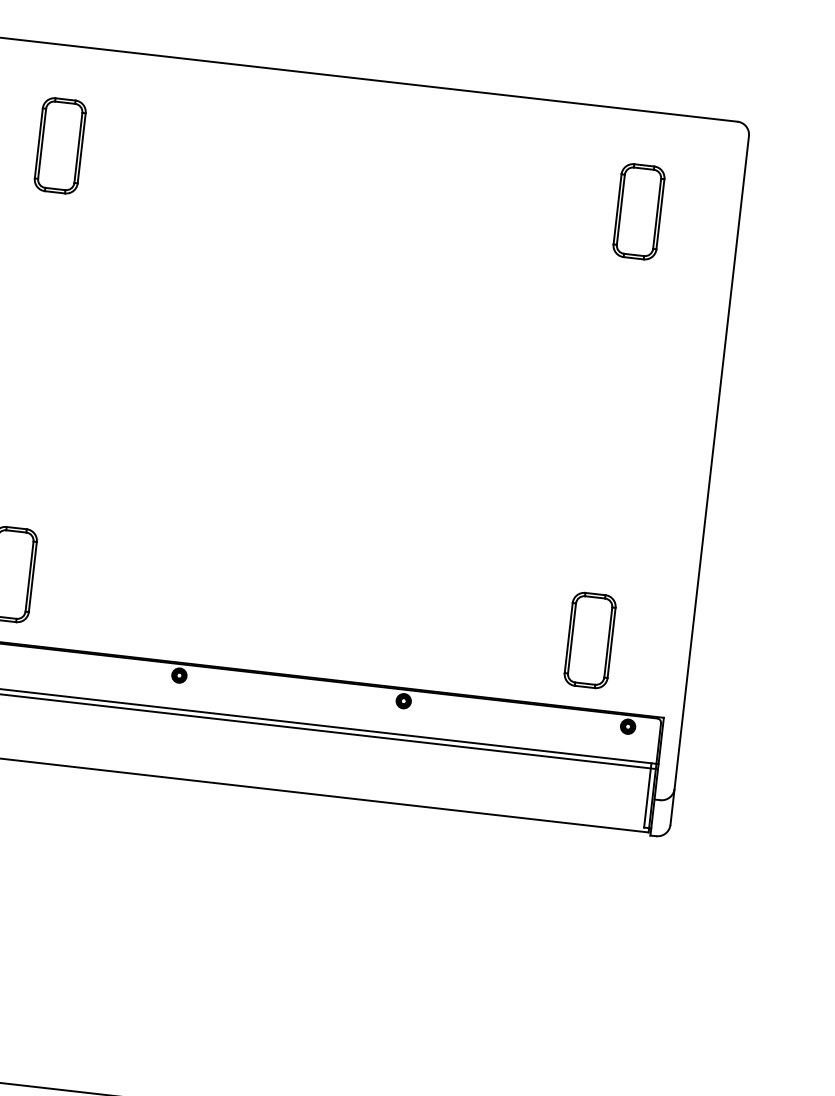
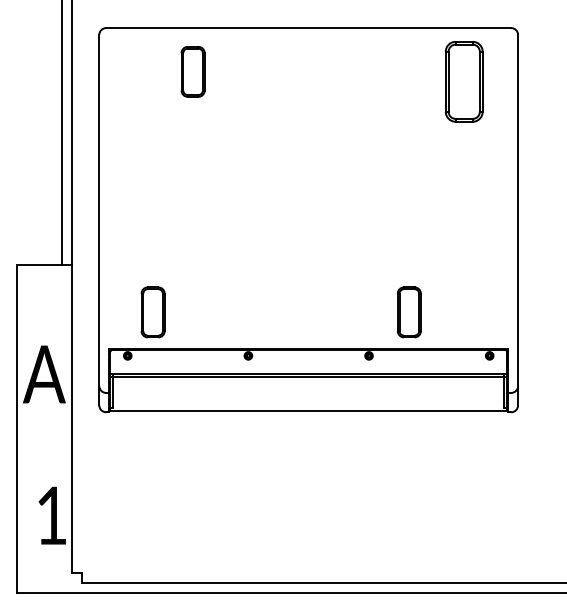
part: (59, 145) -> (192, 71), moved
part: (639, 211) -> (464, 81), size x1.6
part: (590, 640) -> (409, 312), moved

